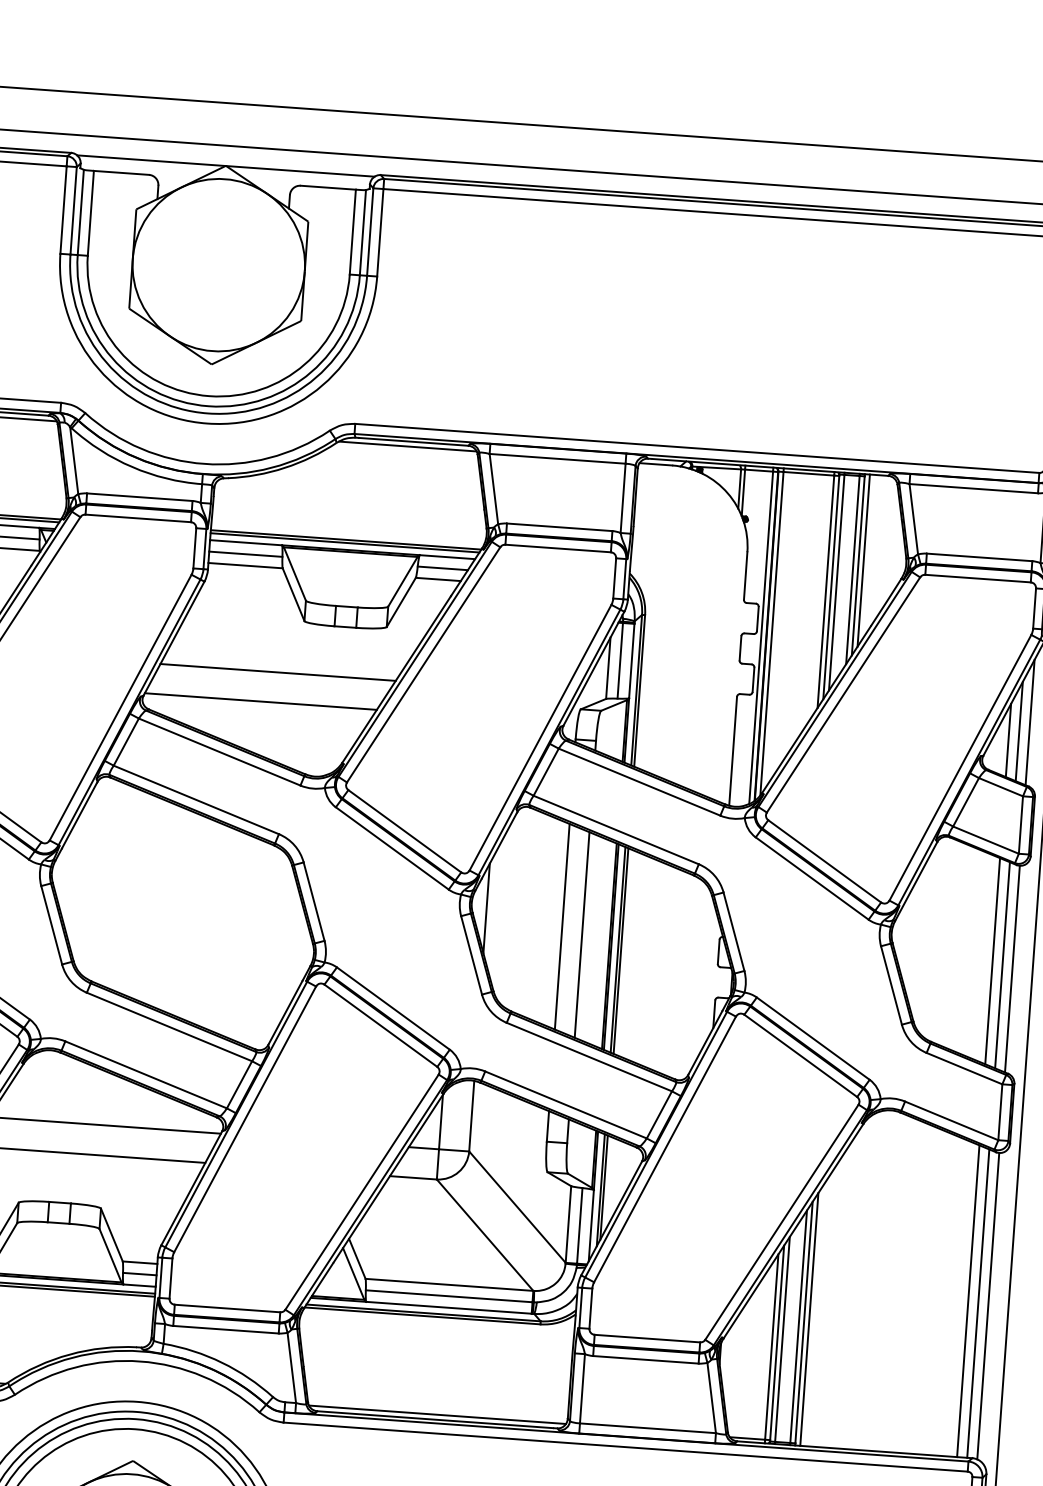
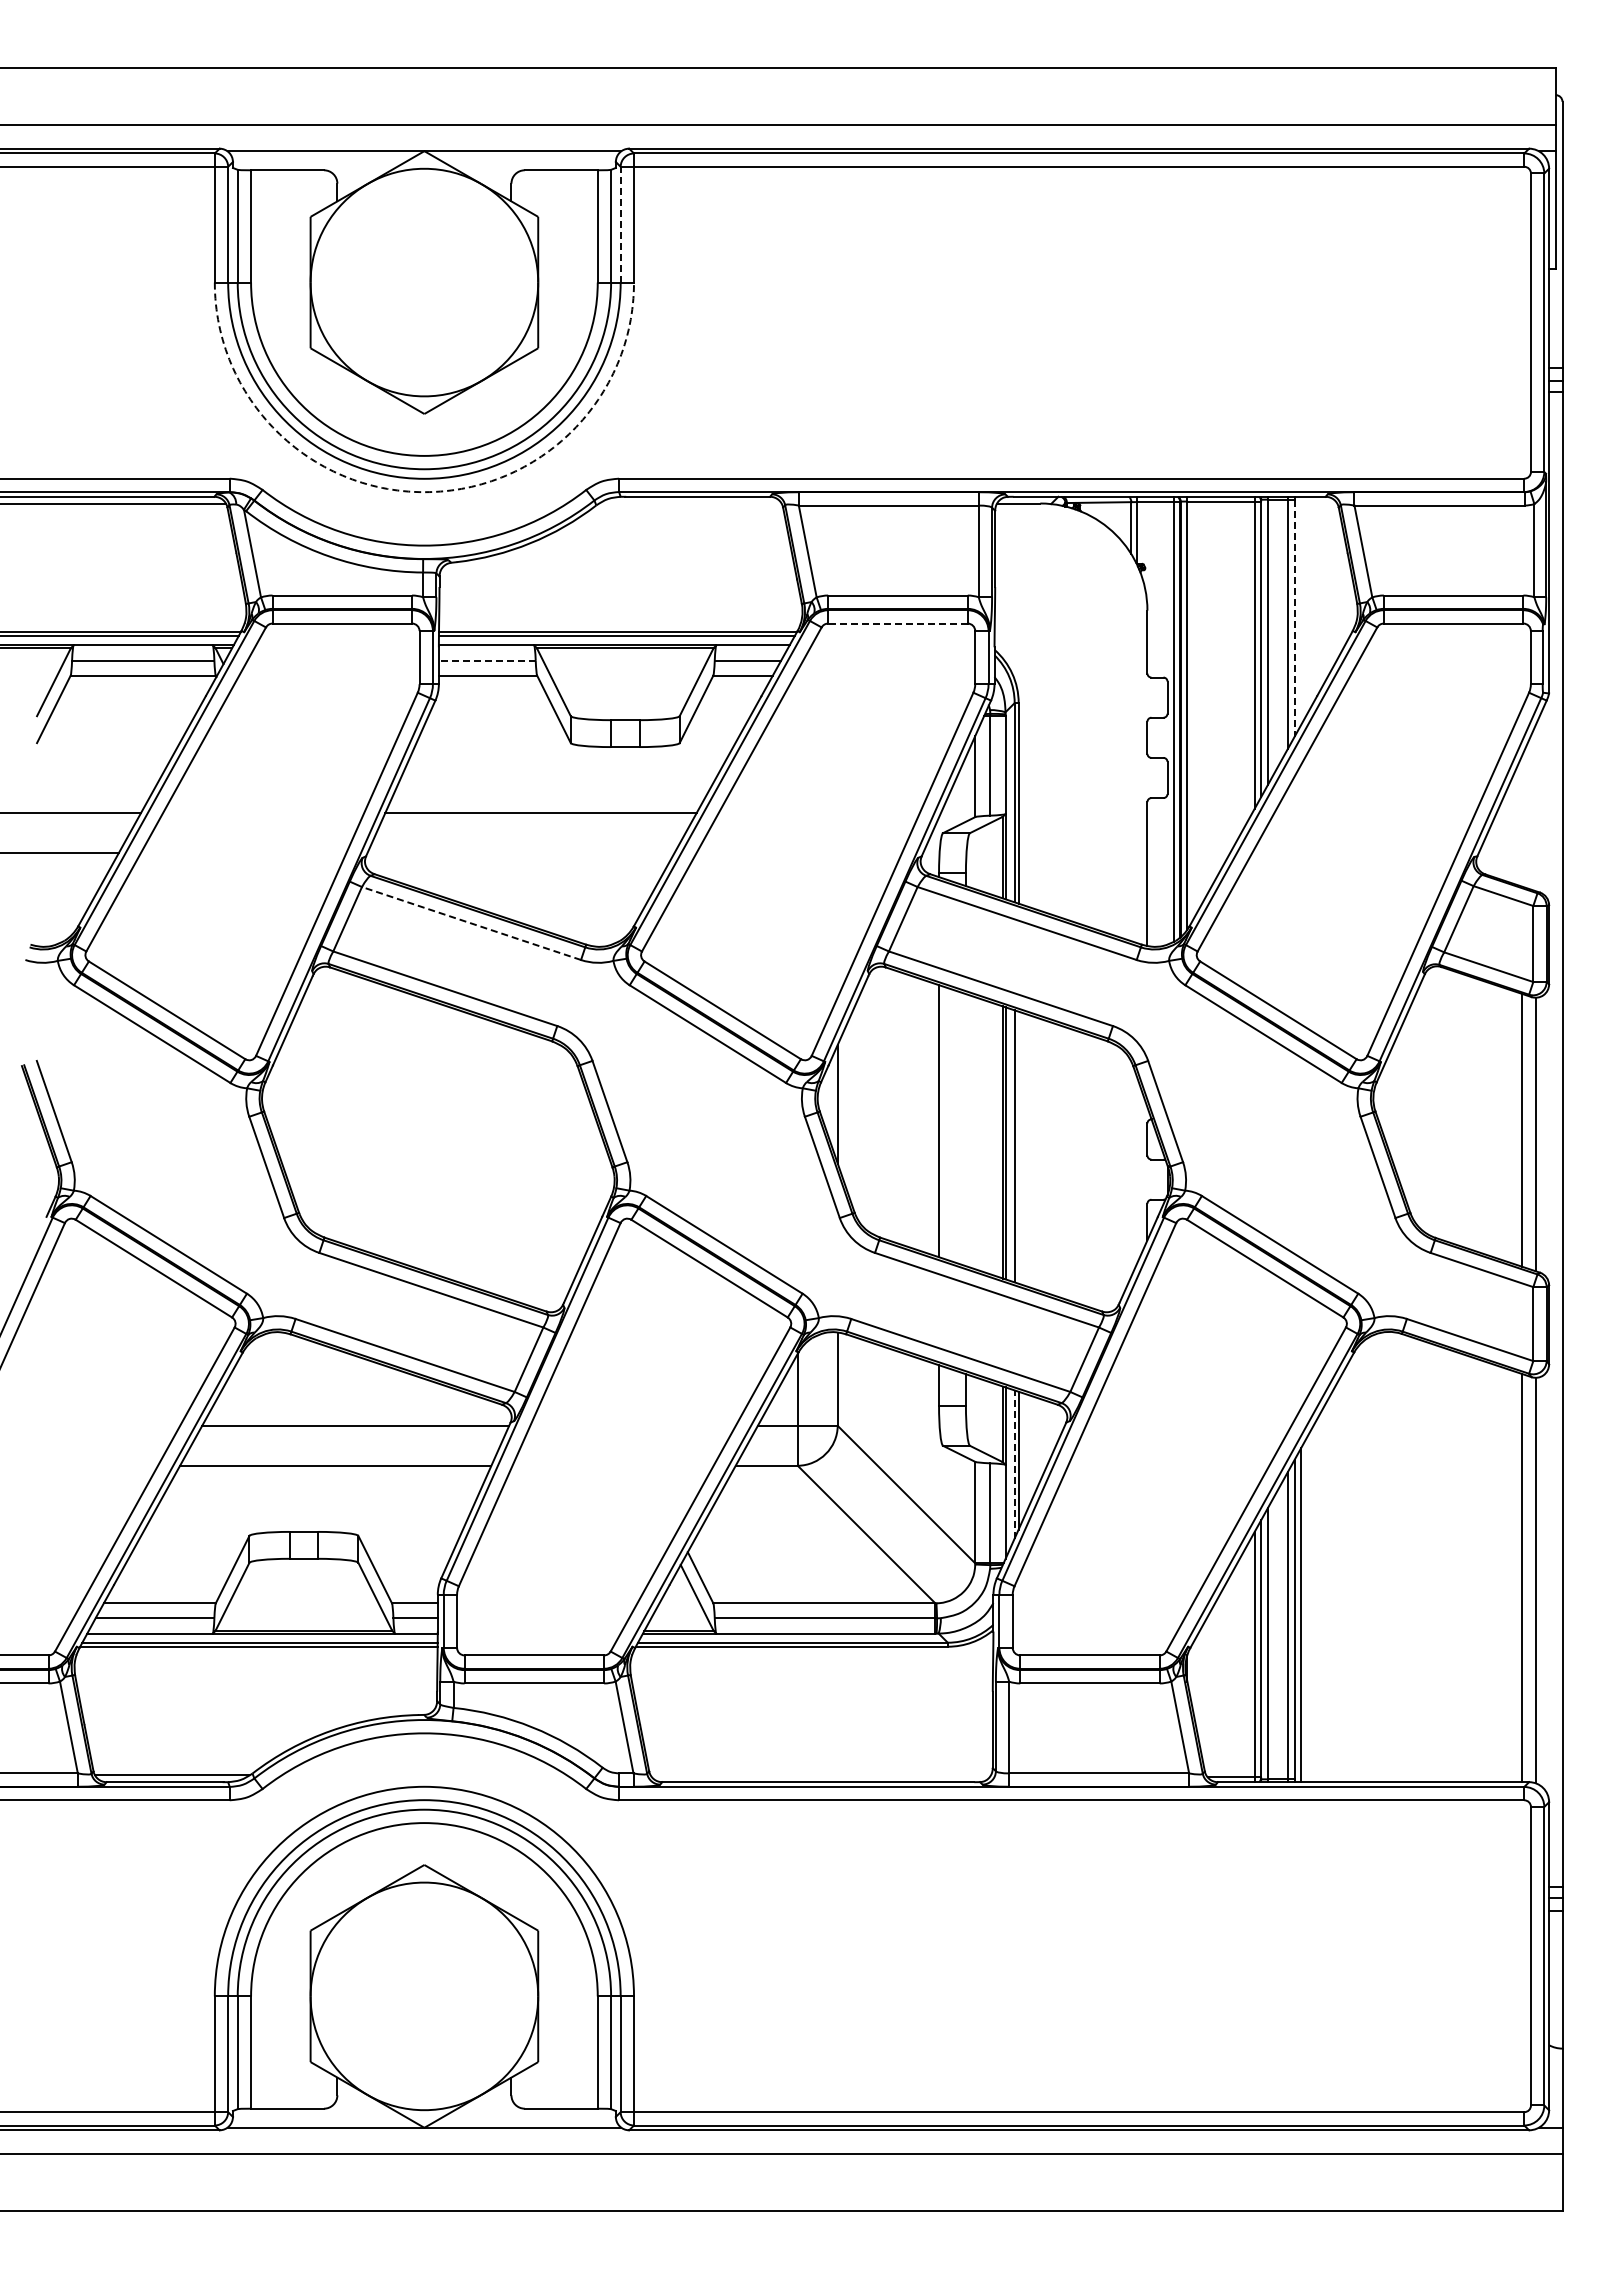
line: (370, 231) -> (620, 224), solid -> dashed
arc: (207, 423) -> (424, 492), solid -> dashed
line: (407, 446) -> (690, 503), removed
line: (557, 548) -> (897, 623), solid -> dashed
line: (245, 554) -> (486, 660), solid -> dashed
line: (863, 560) -> (1301, 610), removed
line: (858, 566) -> (1294, 618), solid -> dashed
line: (260, 701) -> (520, 853), removed
line: (1029, 722) -> (1535, 808), removed
line: (1019, 731) -> (1522, 820), removed
line: (1008, 740) -> (1508, 833), removed
line: (219, 752) -> (471, 923), solid -> dashed
line: (581, 935) -> (965, 1130), removed
line: (620, 950) -> (1018, 1147), removed
line: (992, 960) -> (1508, 1125), removed
line: (600, 1189) -> (1014, 1463), solid -> dashed
line: (967, 1300) -> (1508, 1575), removed
line: (437, 1414) -> (820, 1775), removed

